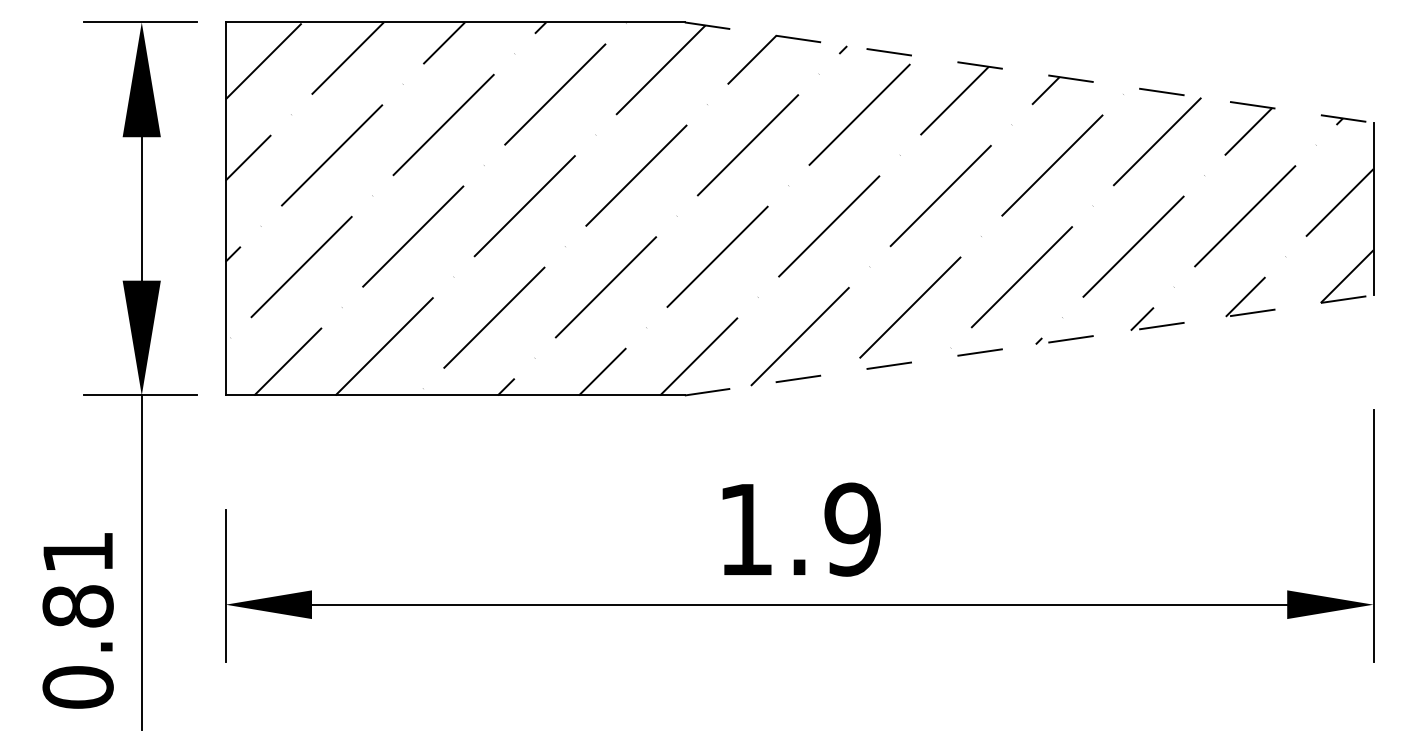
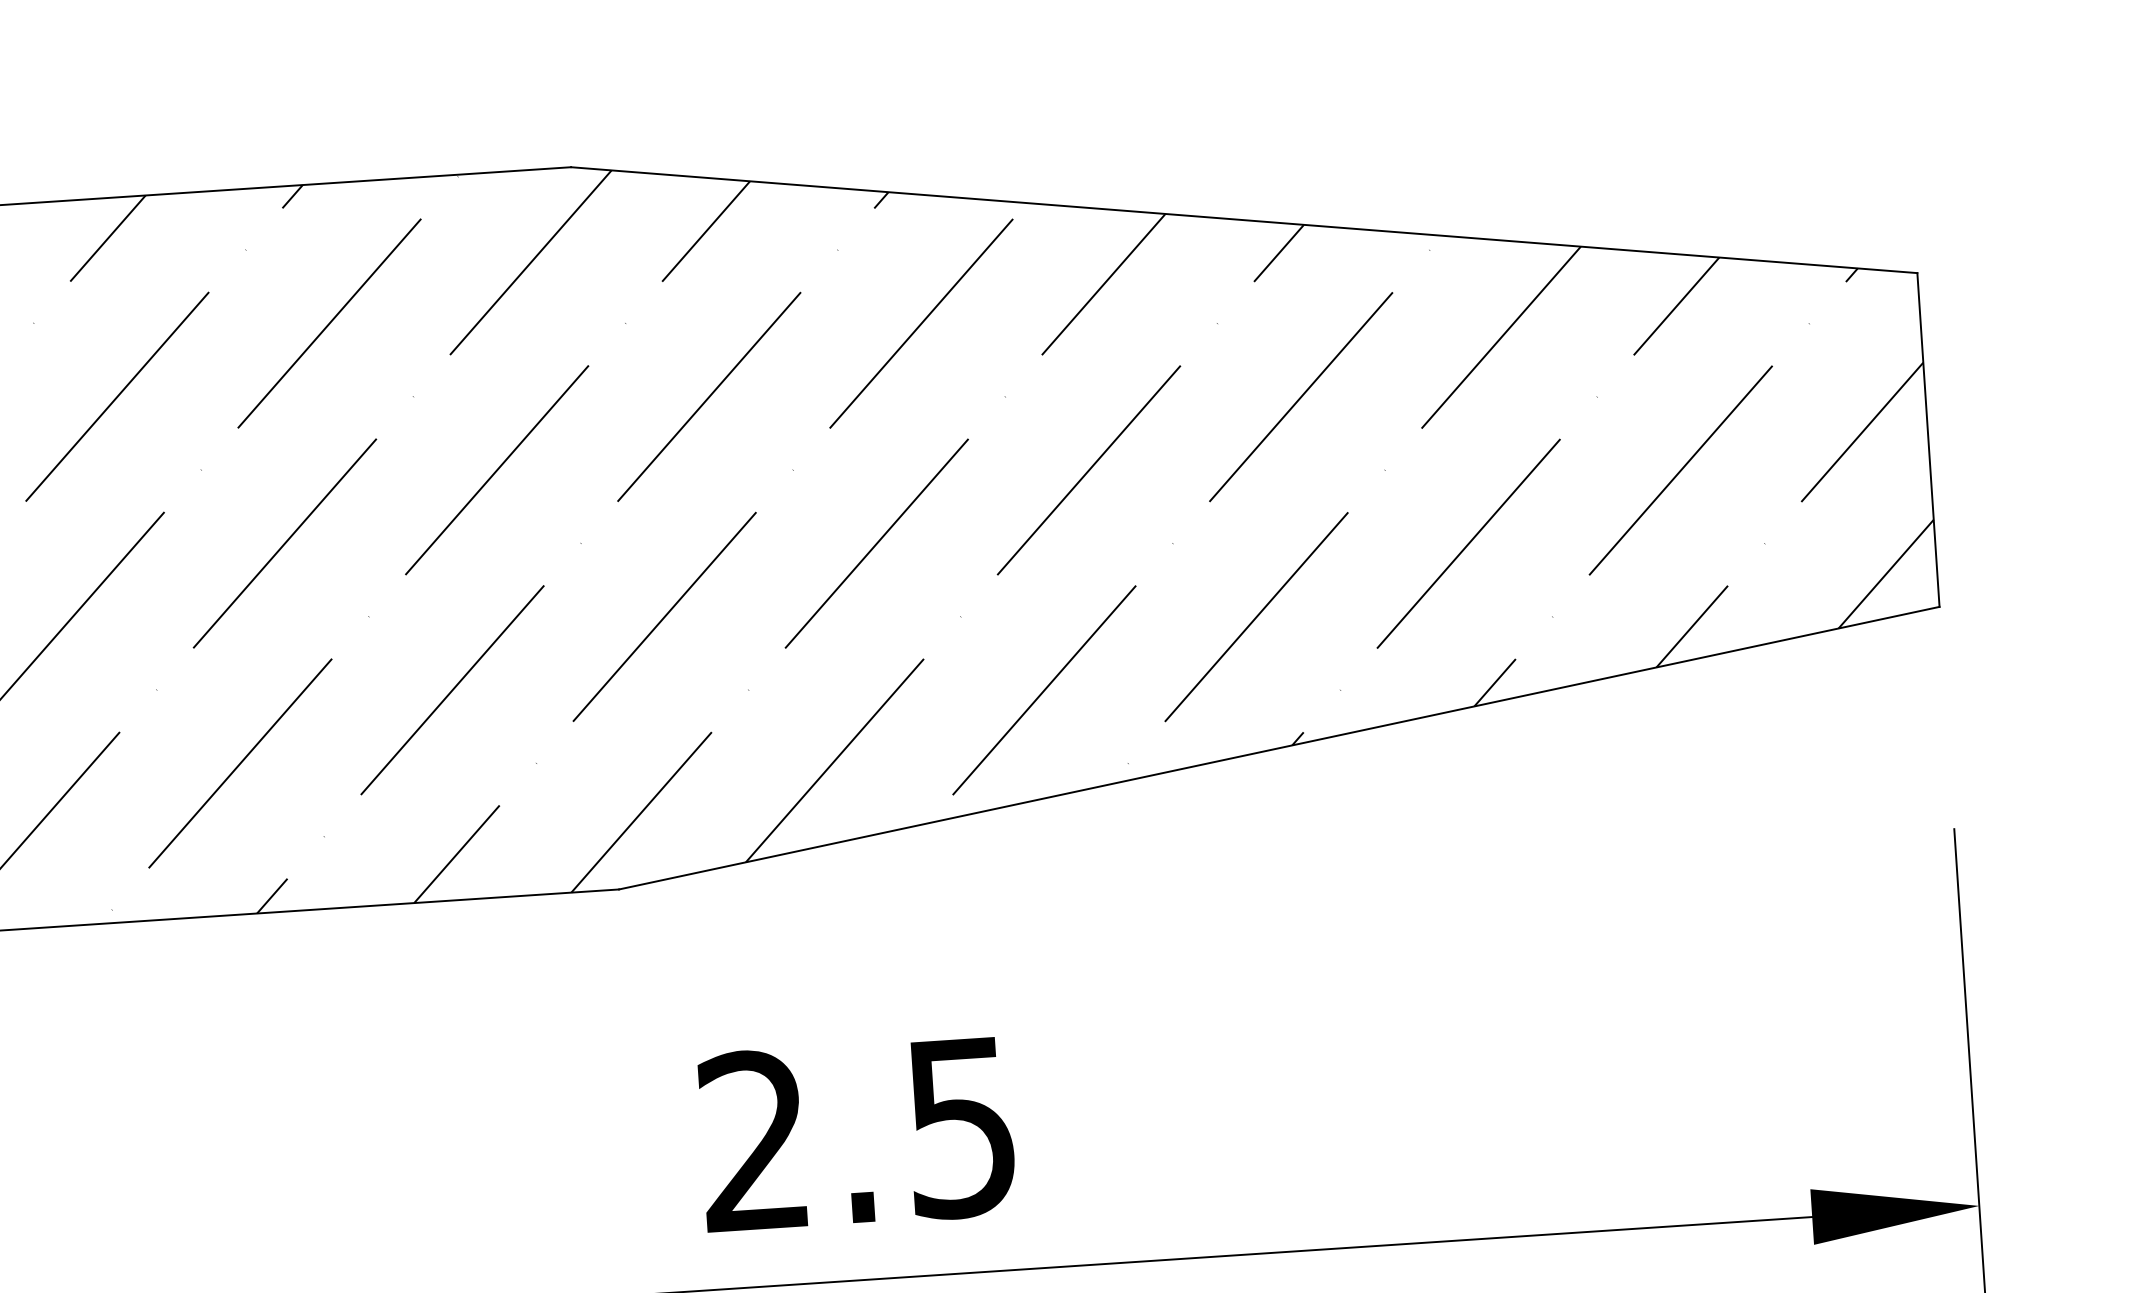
line: (1029, 72) -> (1244, 219), dashed -> solid
line: (1029, 345) -> (1279, 748), dashed -> solid
text: (799, 529) -> (858, 1134), 1.9 -> 2.5

